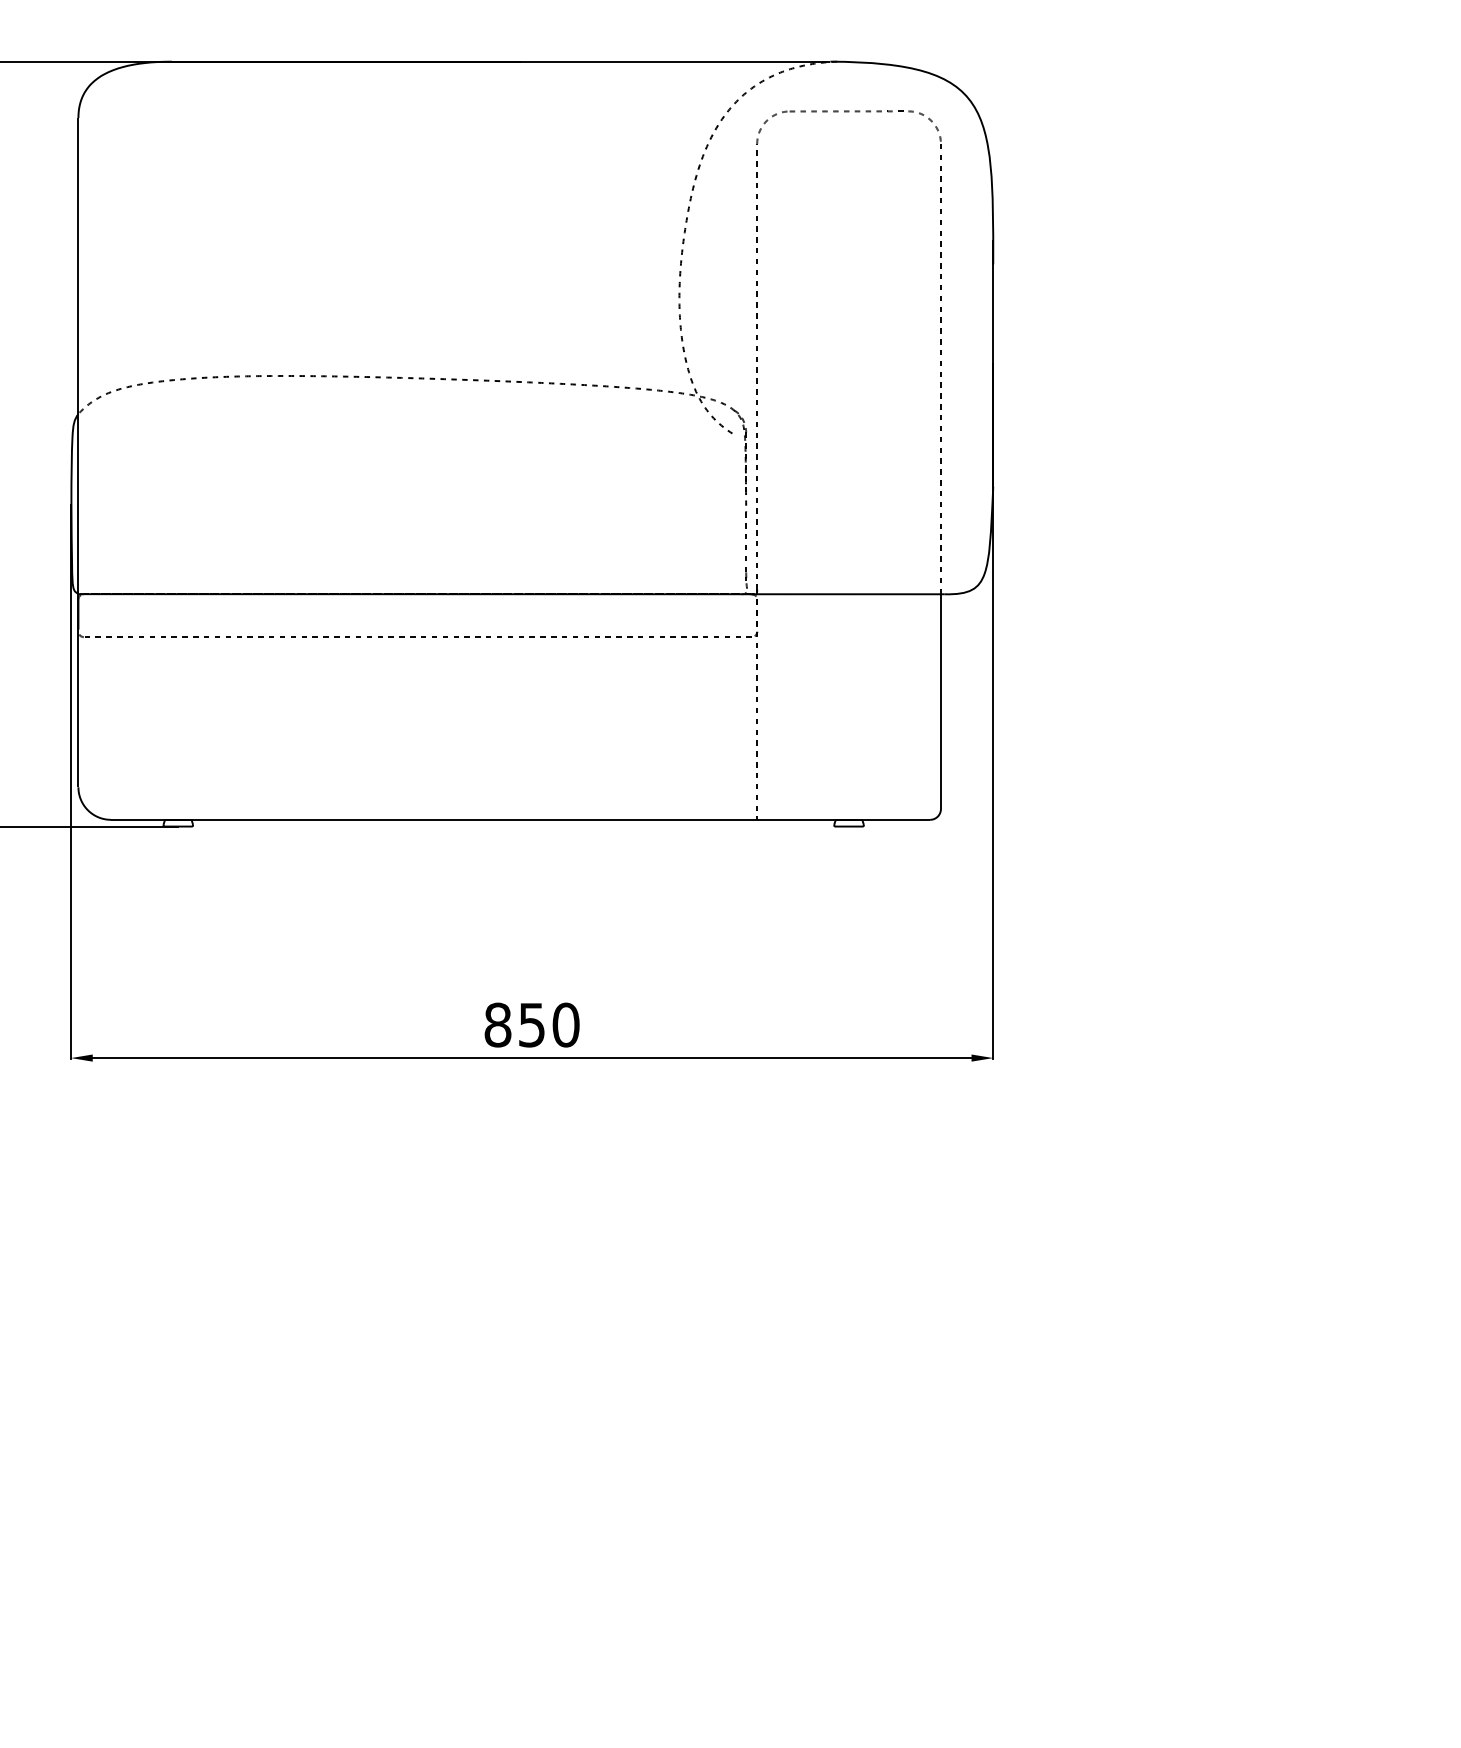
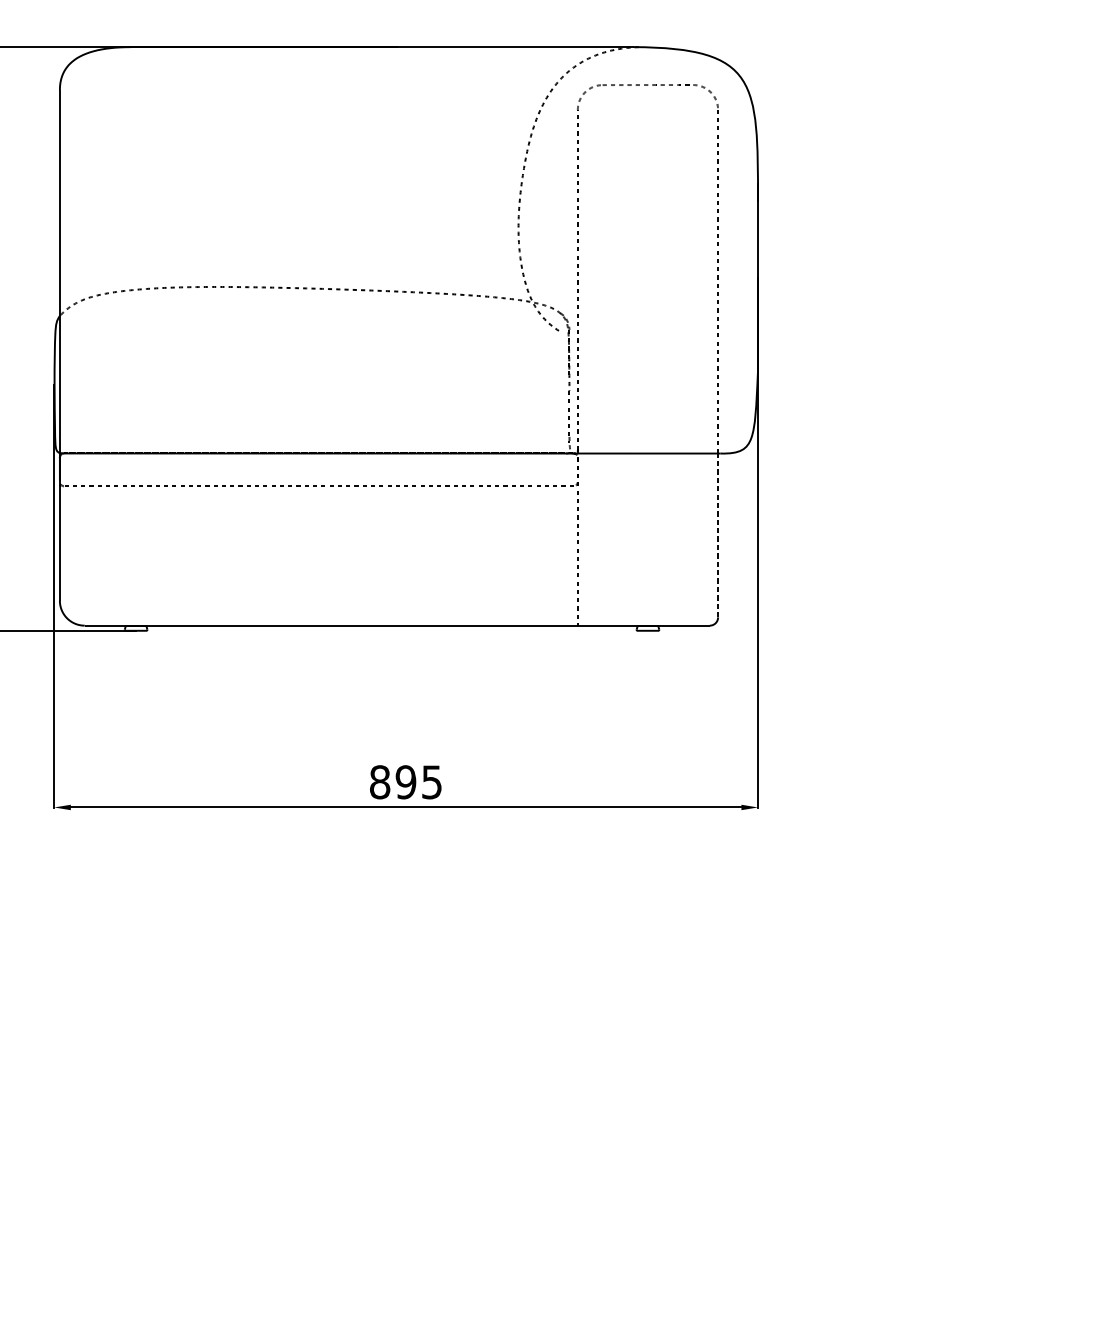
line: (940, 701) -> (717, 535), solid -> dashed
text: (548, 1024) -> (418, 781), 850 -> 895

